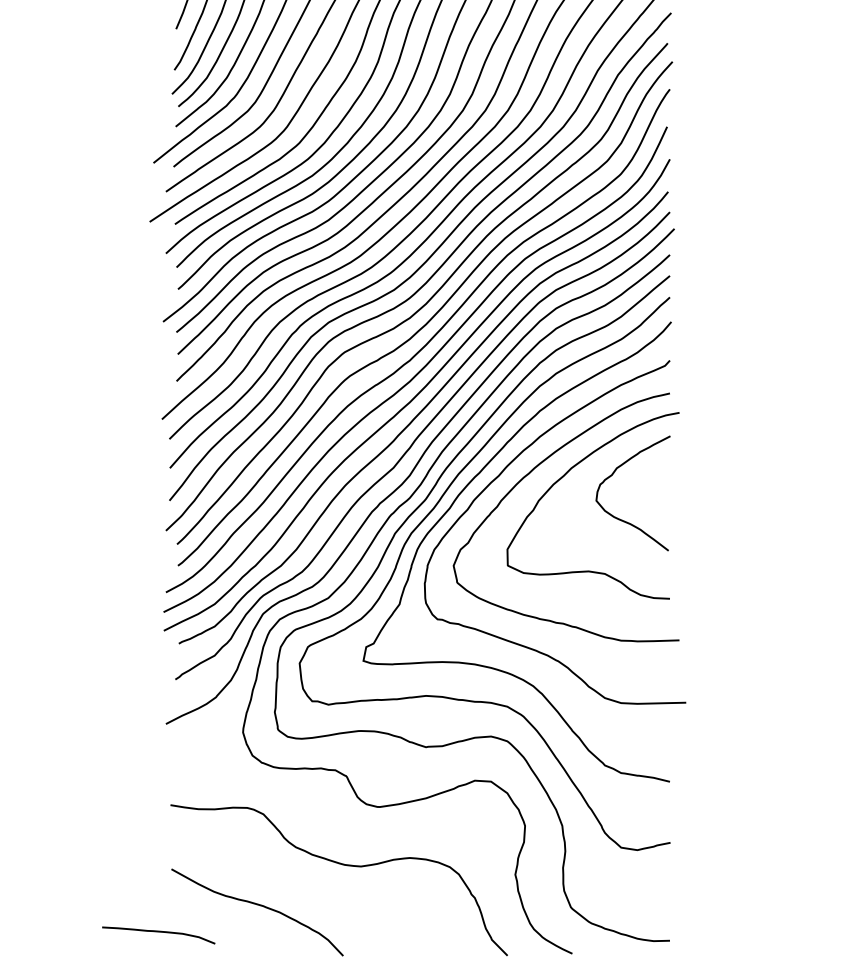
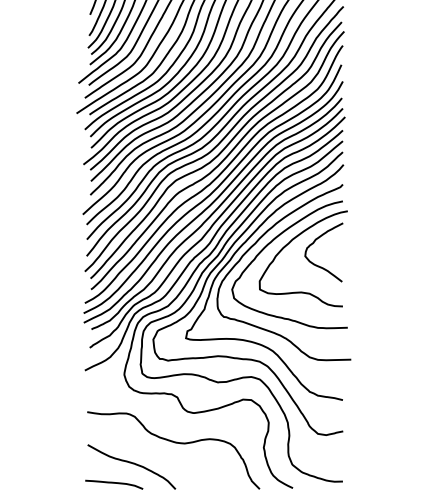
curve: (159, 932) -> (114, 483), moved

